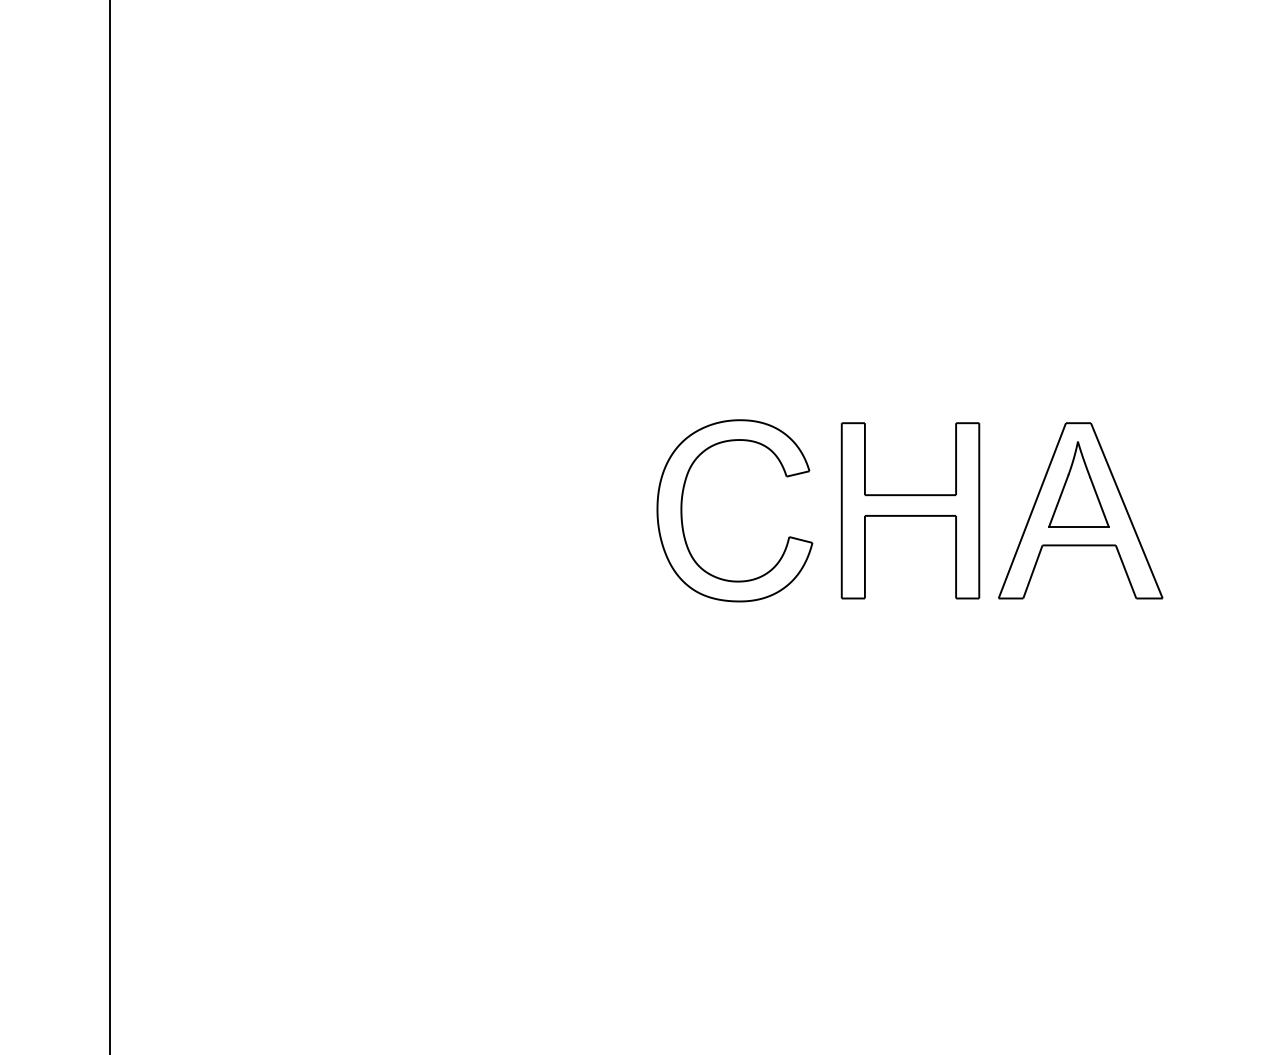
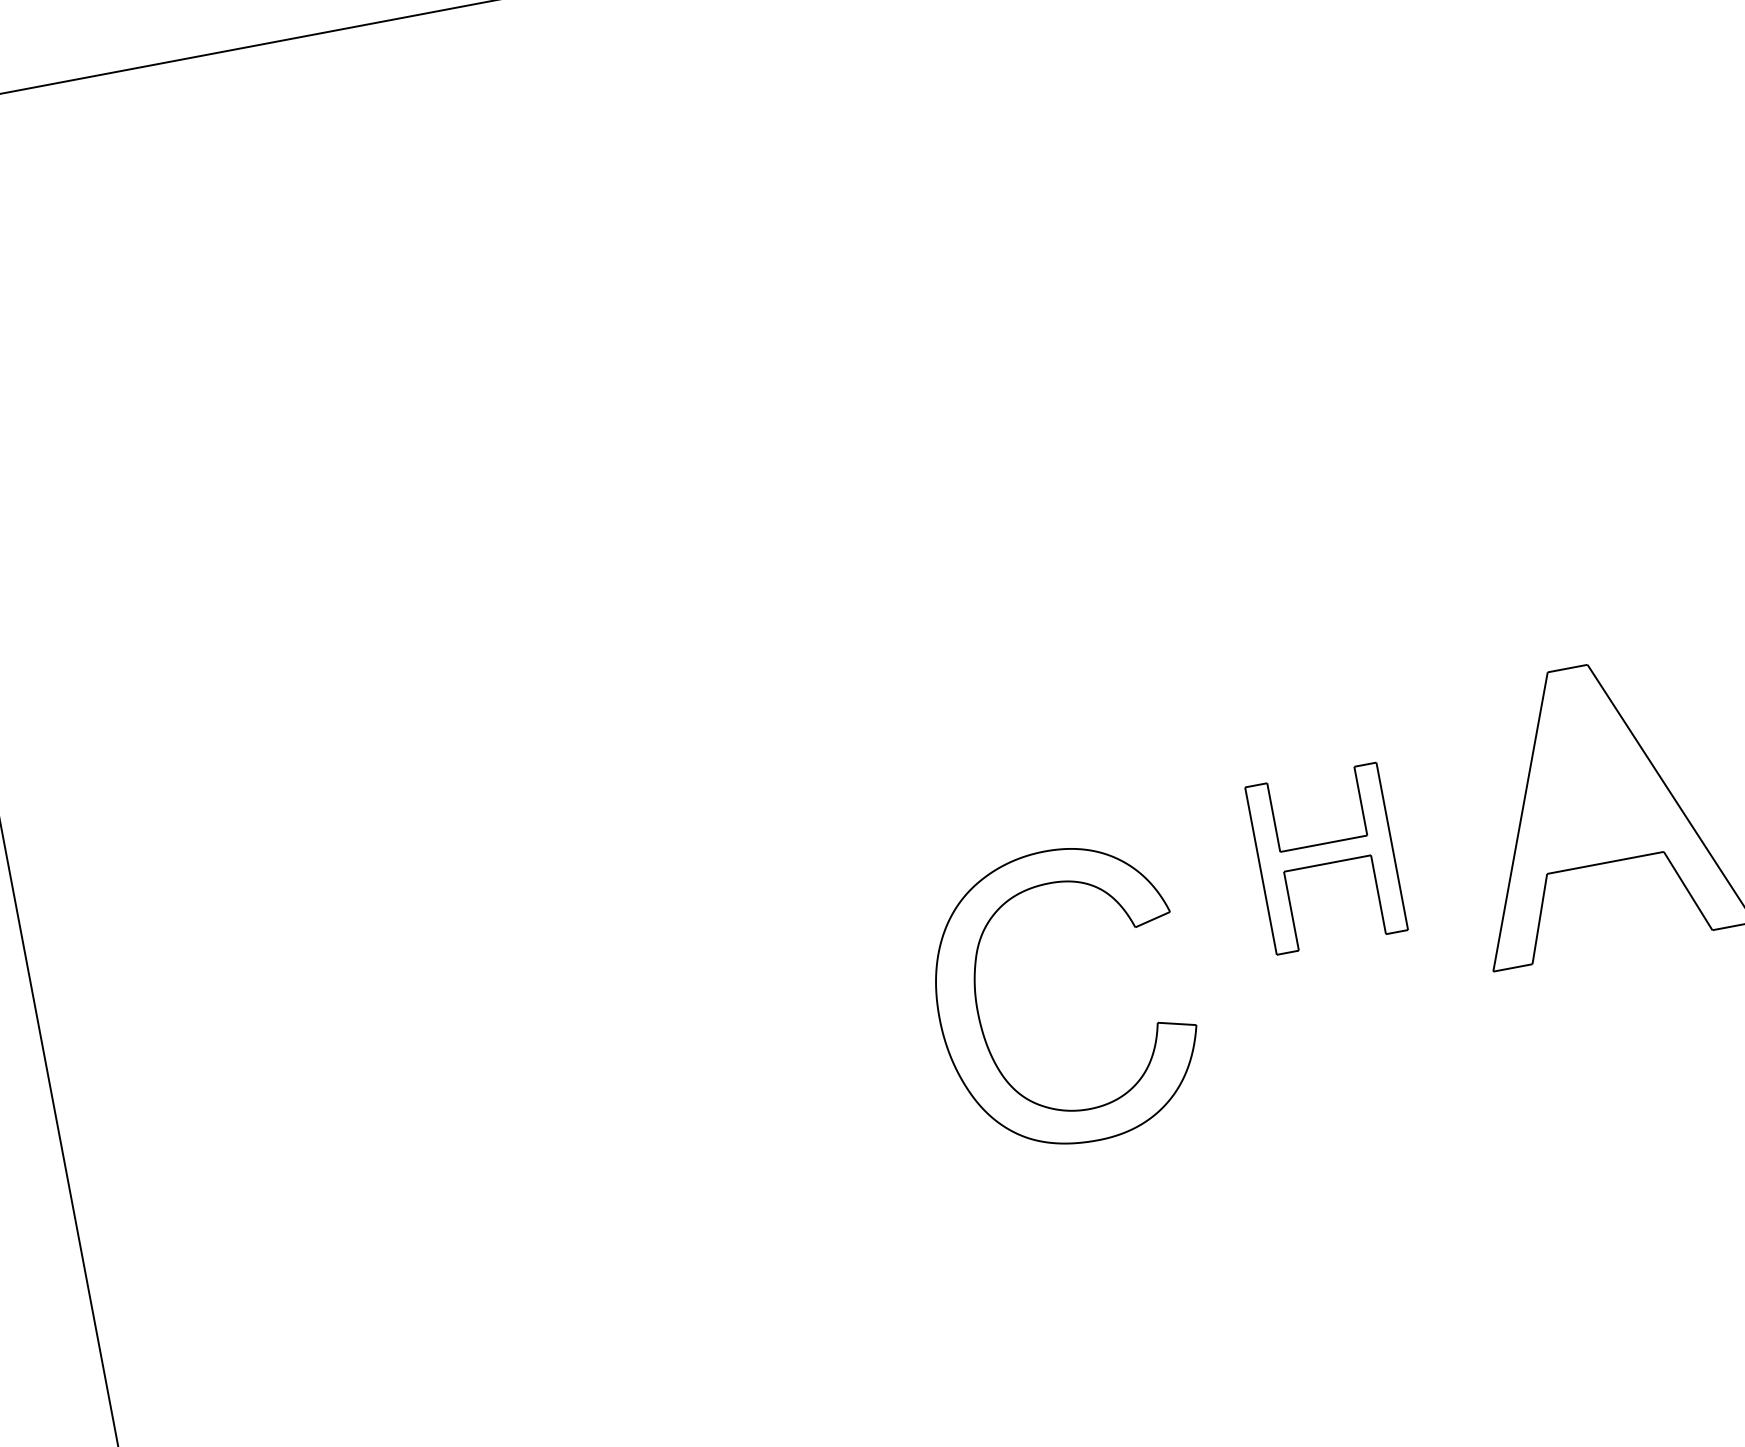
part: (1078, 484) -> (1586, 766), removed
part: (682, 510) -> (979, 1012), moved
part: (910, 510) -> (1326, 858), size x0.6

